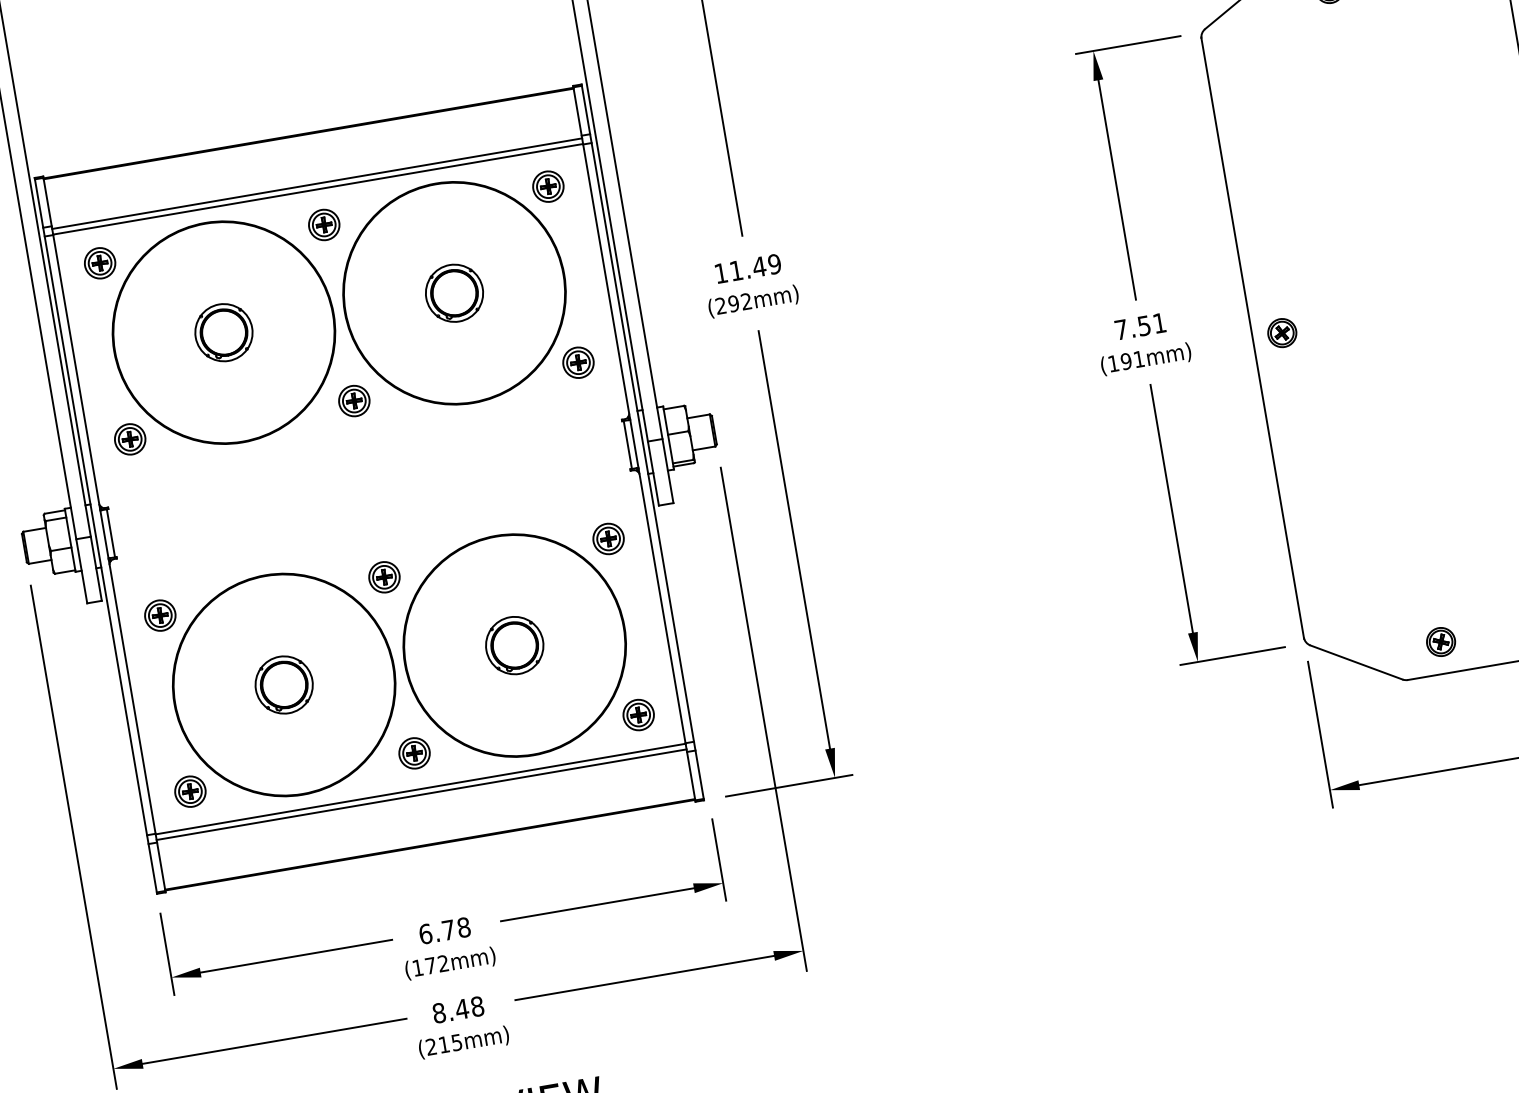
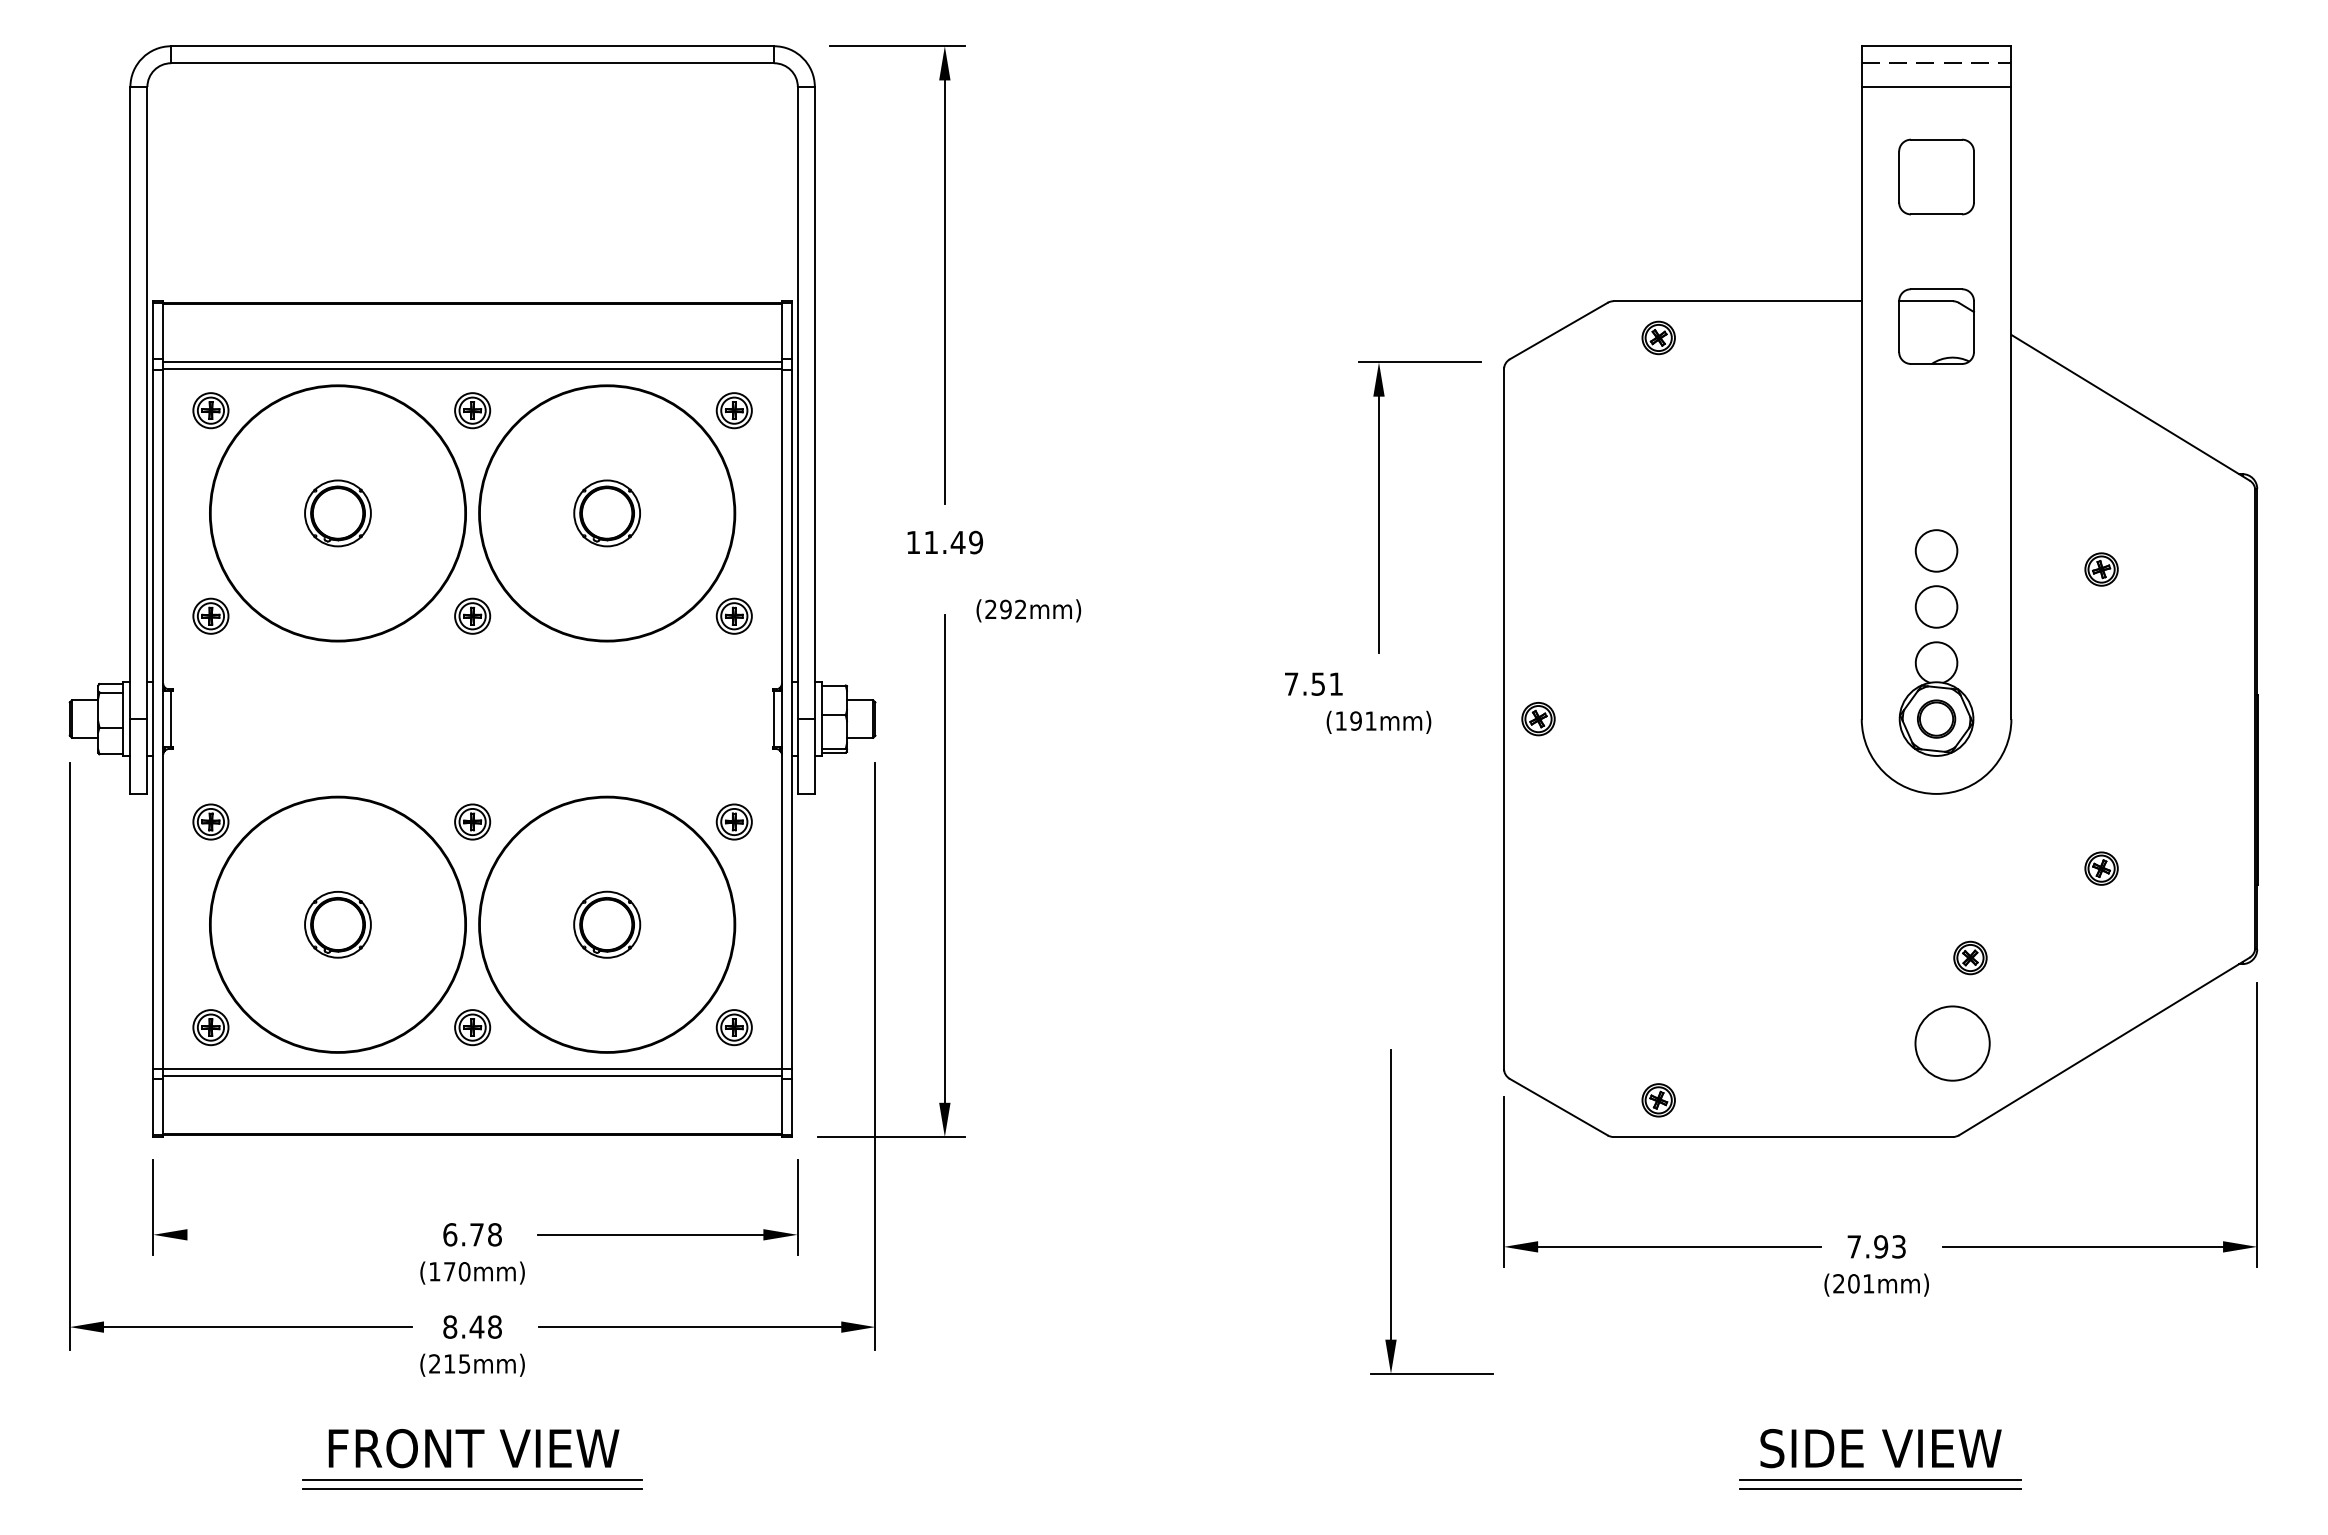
text: (753, 301) -> (1028, 610), moved
text: (1140, 326) -> (1313, 683), moved
part: (1174, 522) -> (1391, 1211), moved
line: (291, 956) -> (293, 1234), removed
text: (443, 963) -> (464, 1271), (172mm) -> (170mm)

